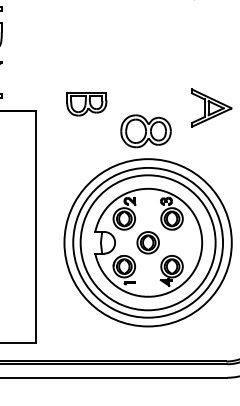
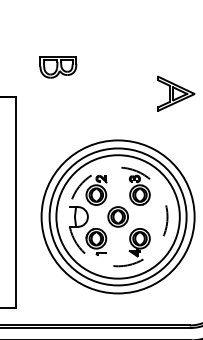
part: (86, 104) -> (58, 67), moved
part: (145, 131) -> (115, 115), removed
arc: (202, 242) -> (167, 216), solid -> dashed

